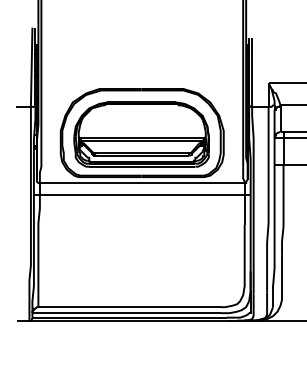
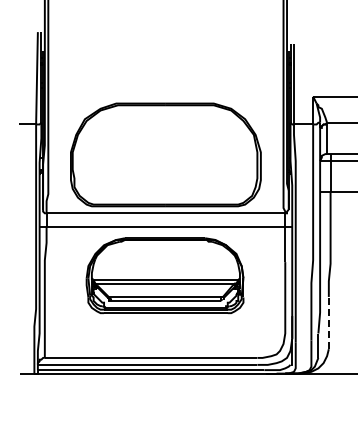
part: (141, 134) -> (164, 275), moved
line: (281, 277) -> (328, 323), solid -> dashed

